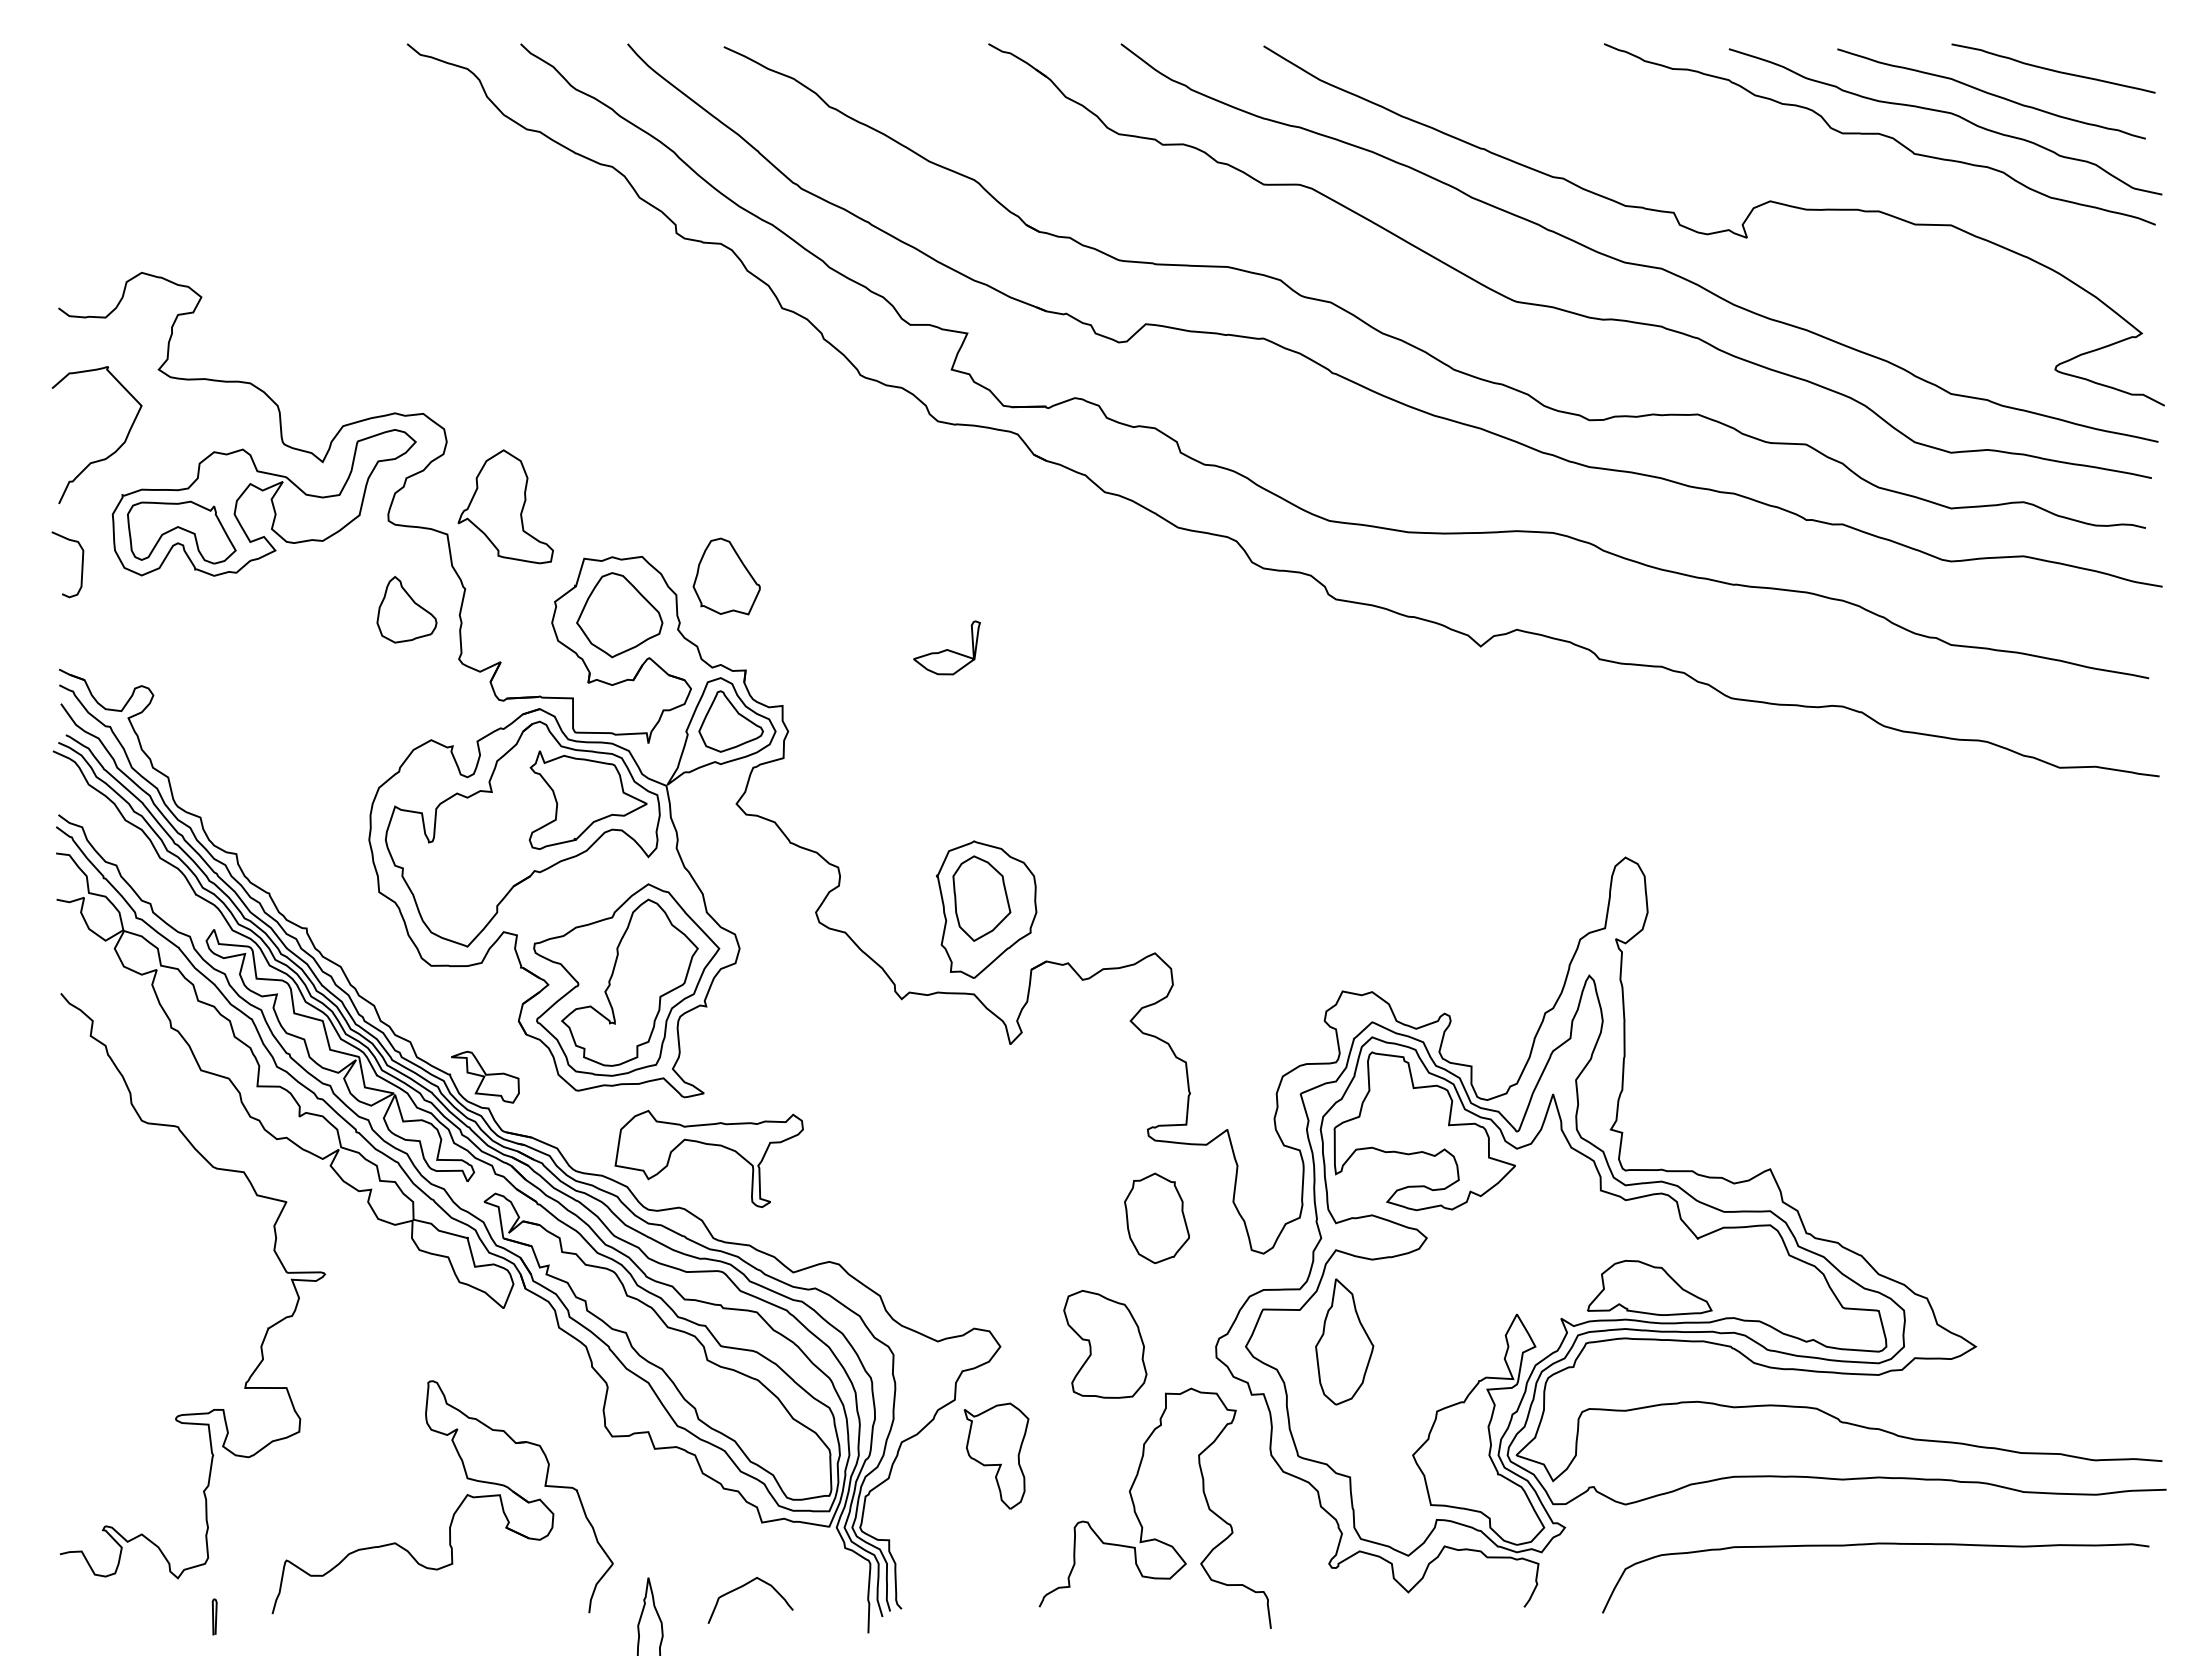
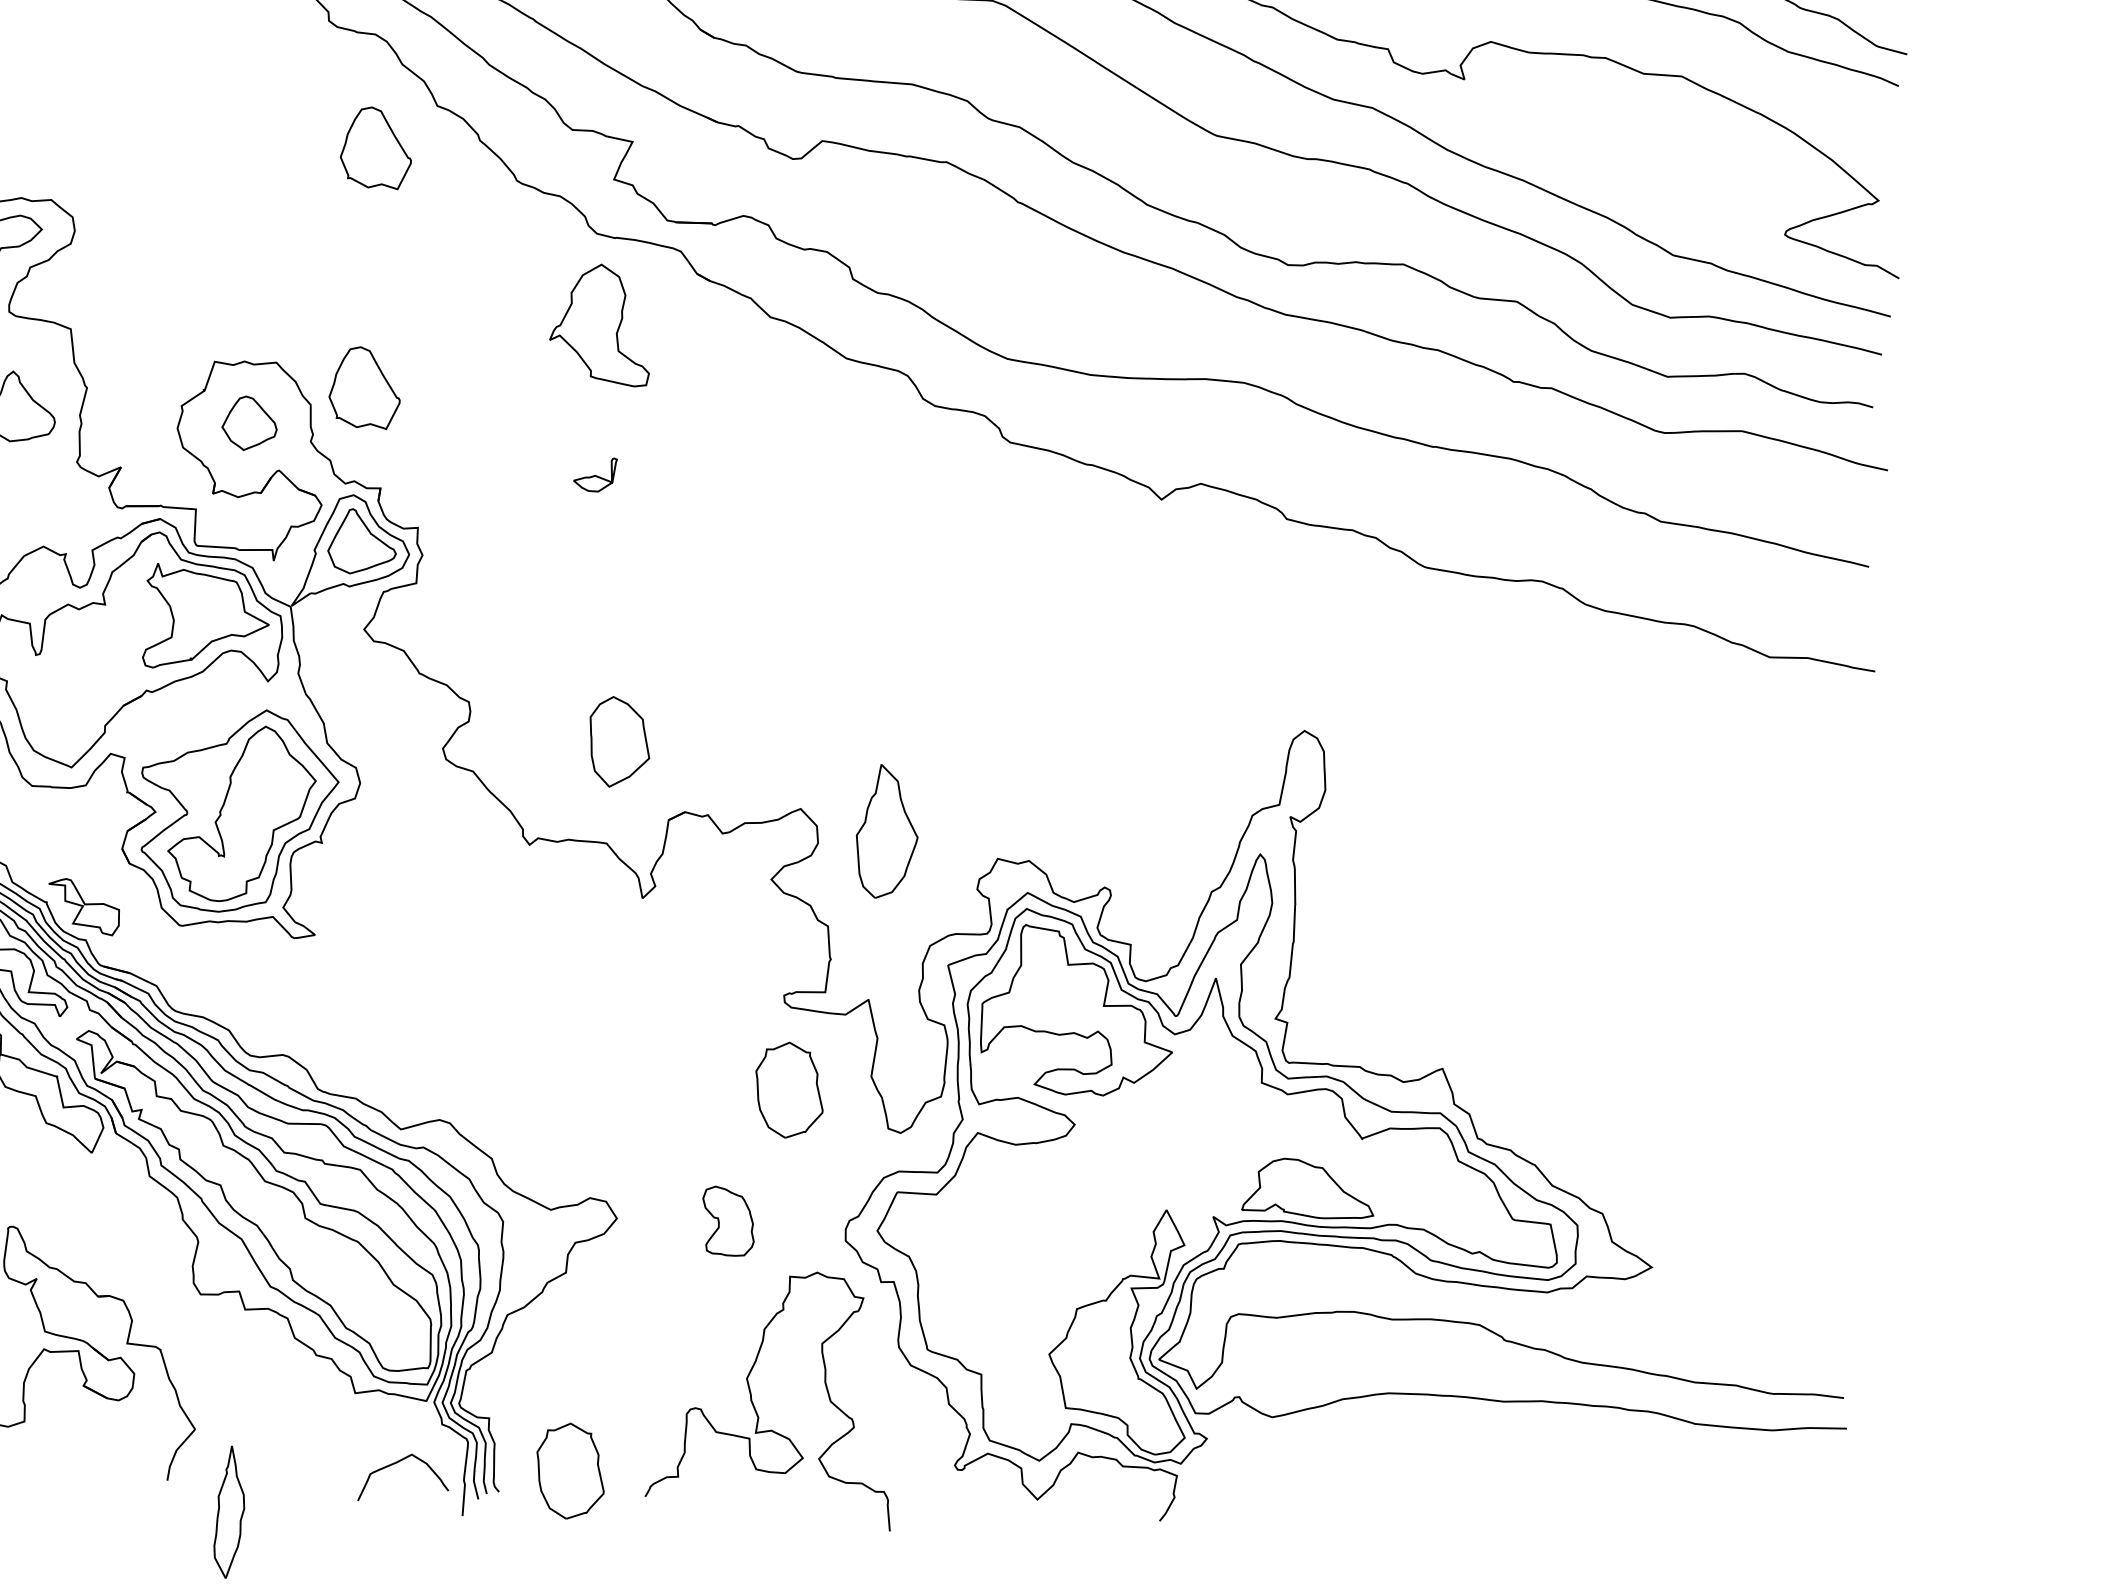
part: (726, 350) -> (376, 147), added
part: (505, 506) -> (600, 324), moved
part: (619, 615) -> (249, 423), size x0.6
part: (946, 647) -> (594, 474), size x0.6
part: (986, 909) -> (624, 754), removed
part: (708, 1145) -> (317, 990), removed
part: (1344, 1341) -> (887, 831), moved
part: (1105, 1344) -> (728, 1221), size x0.6
part: (996, 1455) -> (607, 1333), removed
curve: (1867, 1545) -> (1526, 1472), removed
part: (967, 1585) -> (570, 1470), added
curve: (744, 1586) -> (398, 1463), moved

